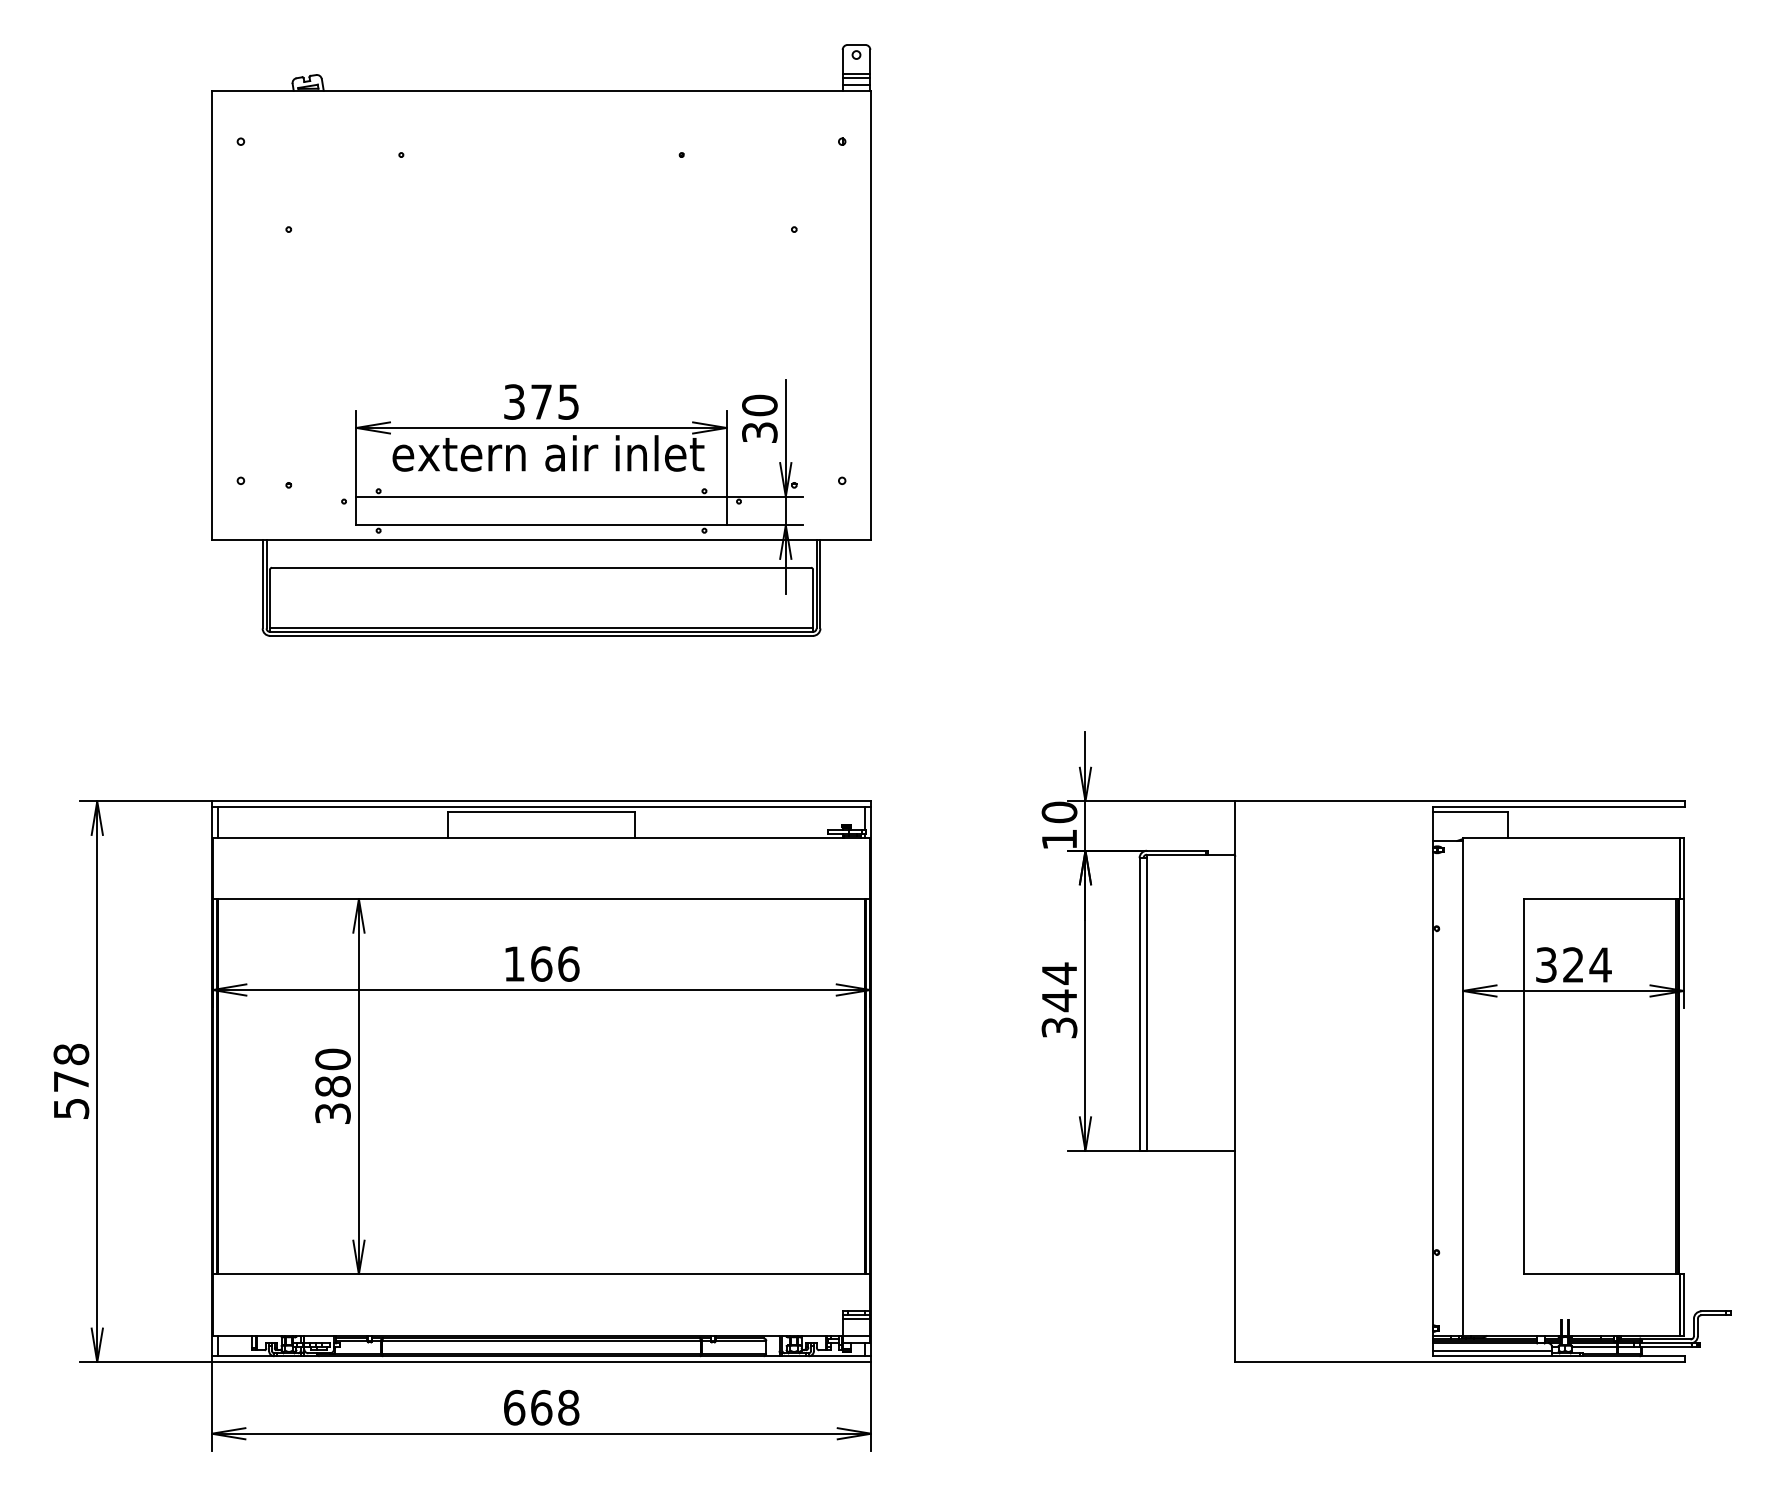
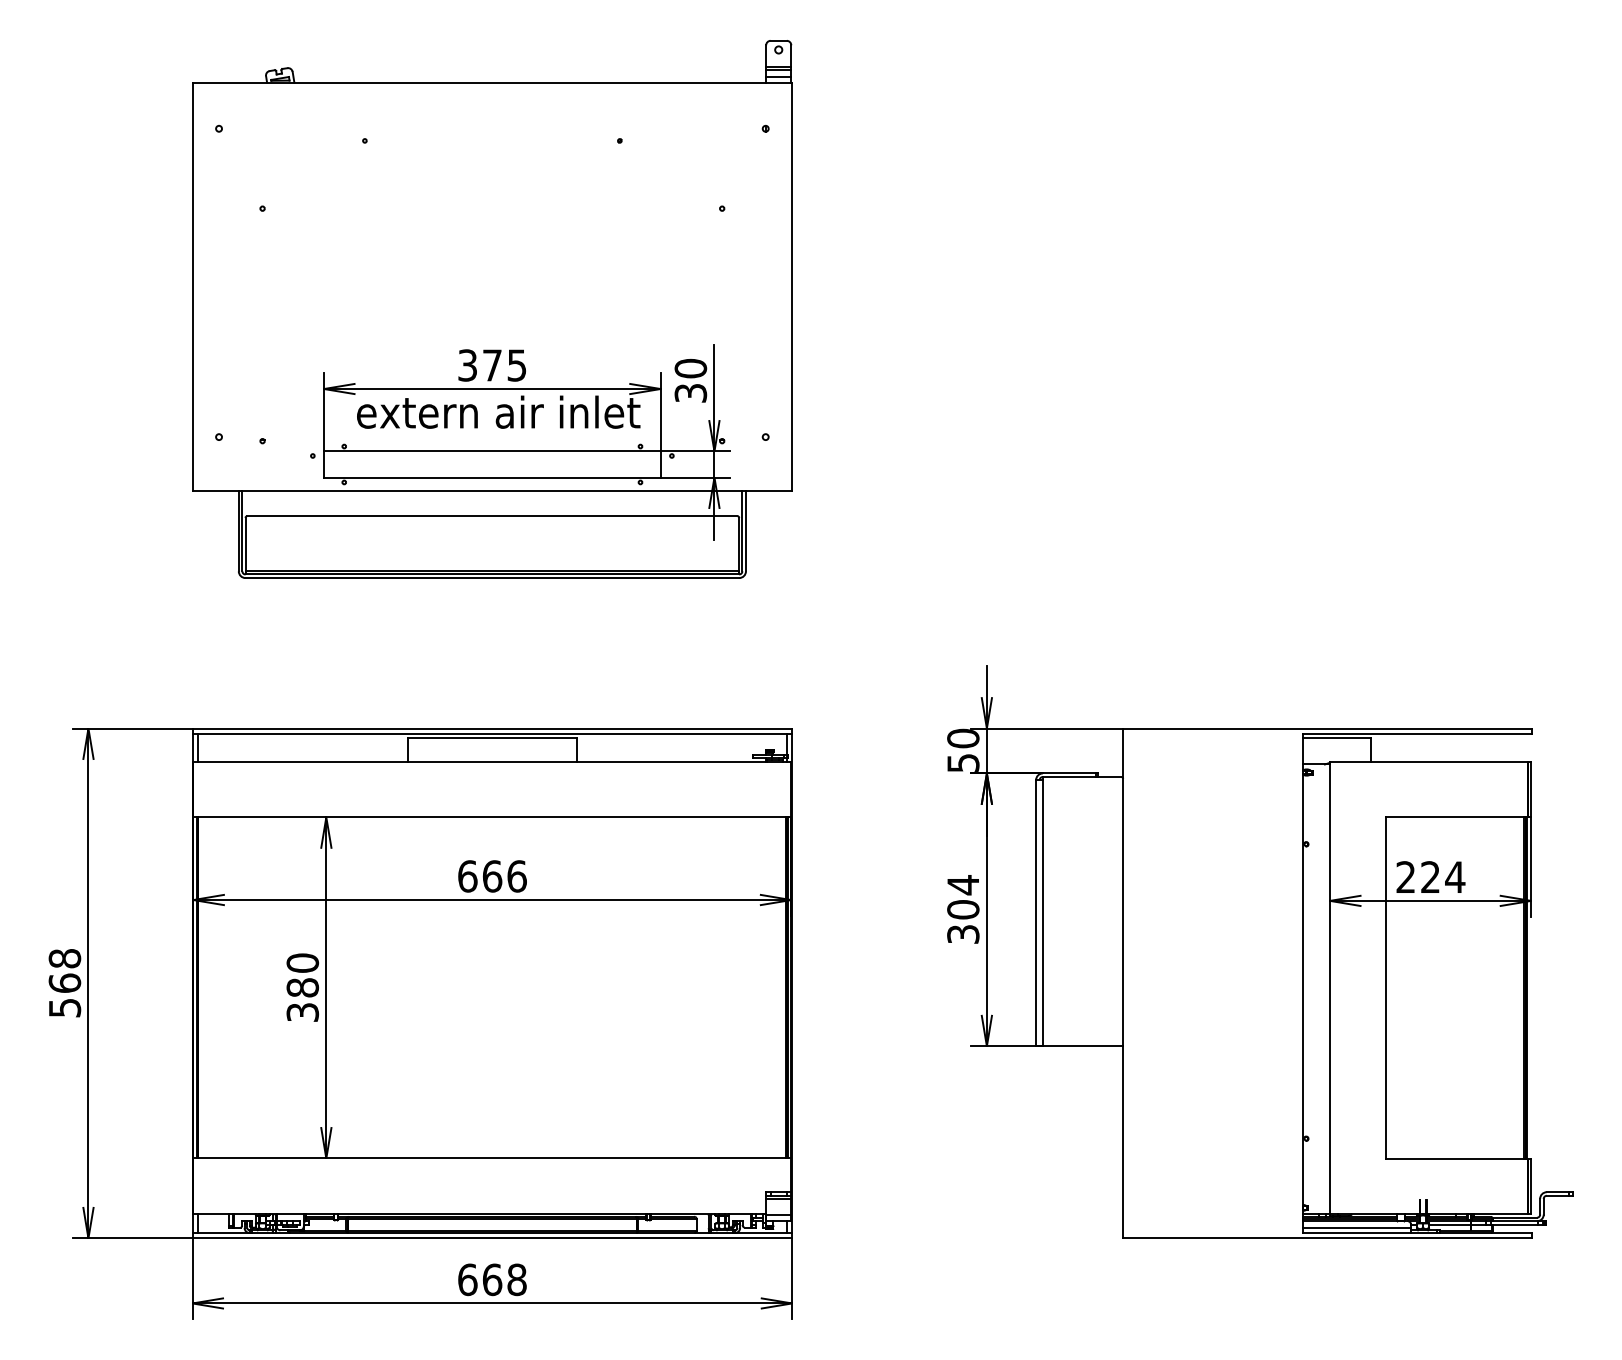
text: (1059, 838) -> (963, 762), 10 -> 50
text: (514, 964) -> (467, 876), 166 -> 666
text: (1545, 965) -> (1405, 877), 324 -> 224
text: (1059, 1000) -> (963, 909), 344 -> 304
text: (70, 1080) -> (64, 982), 578 -> 568

